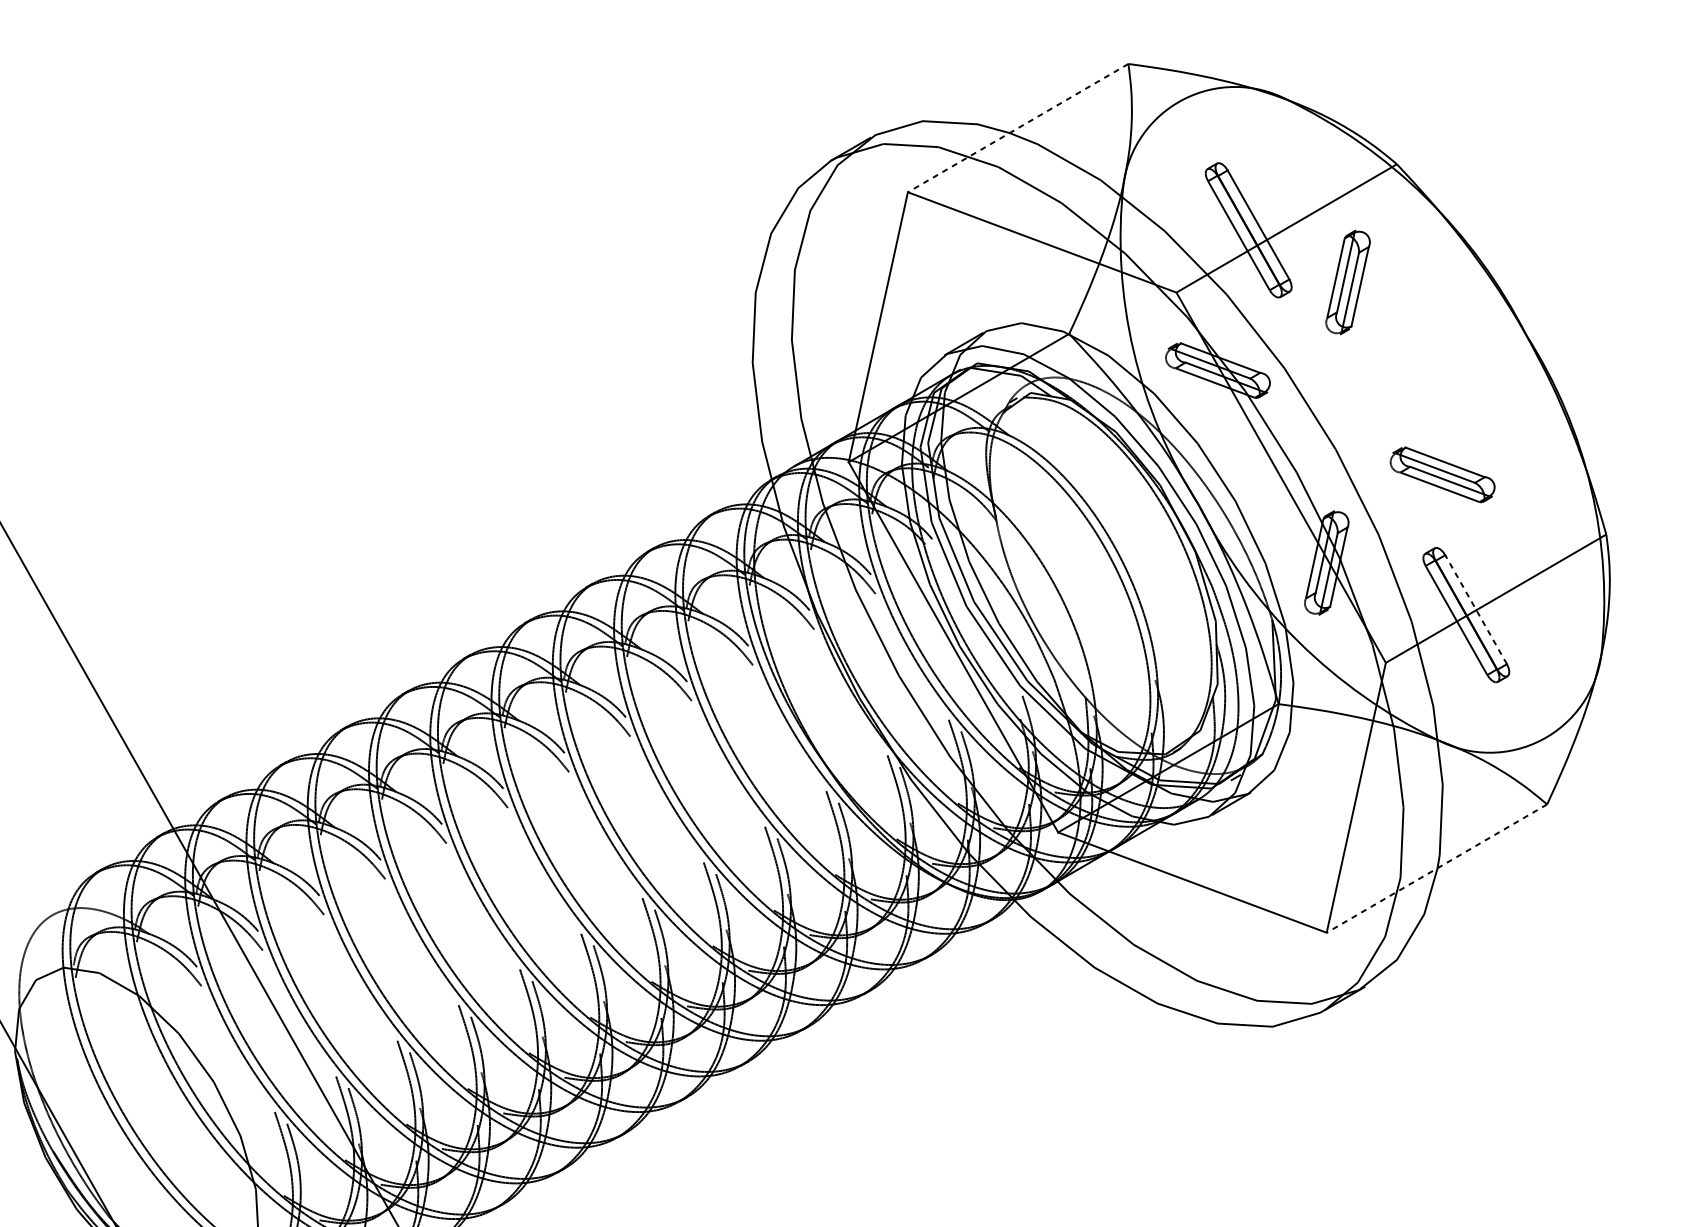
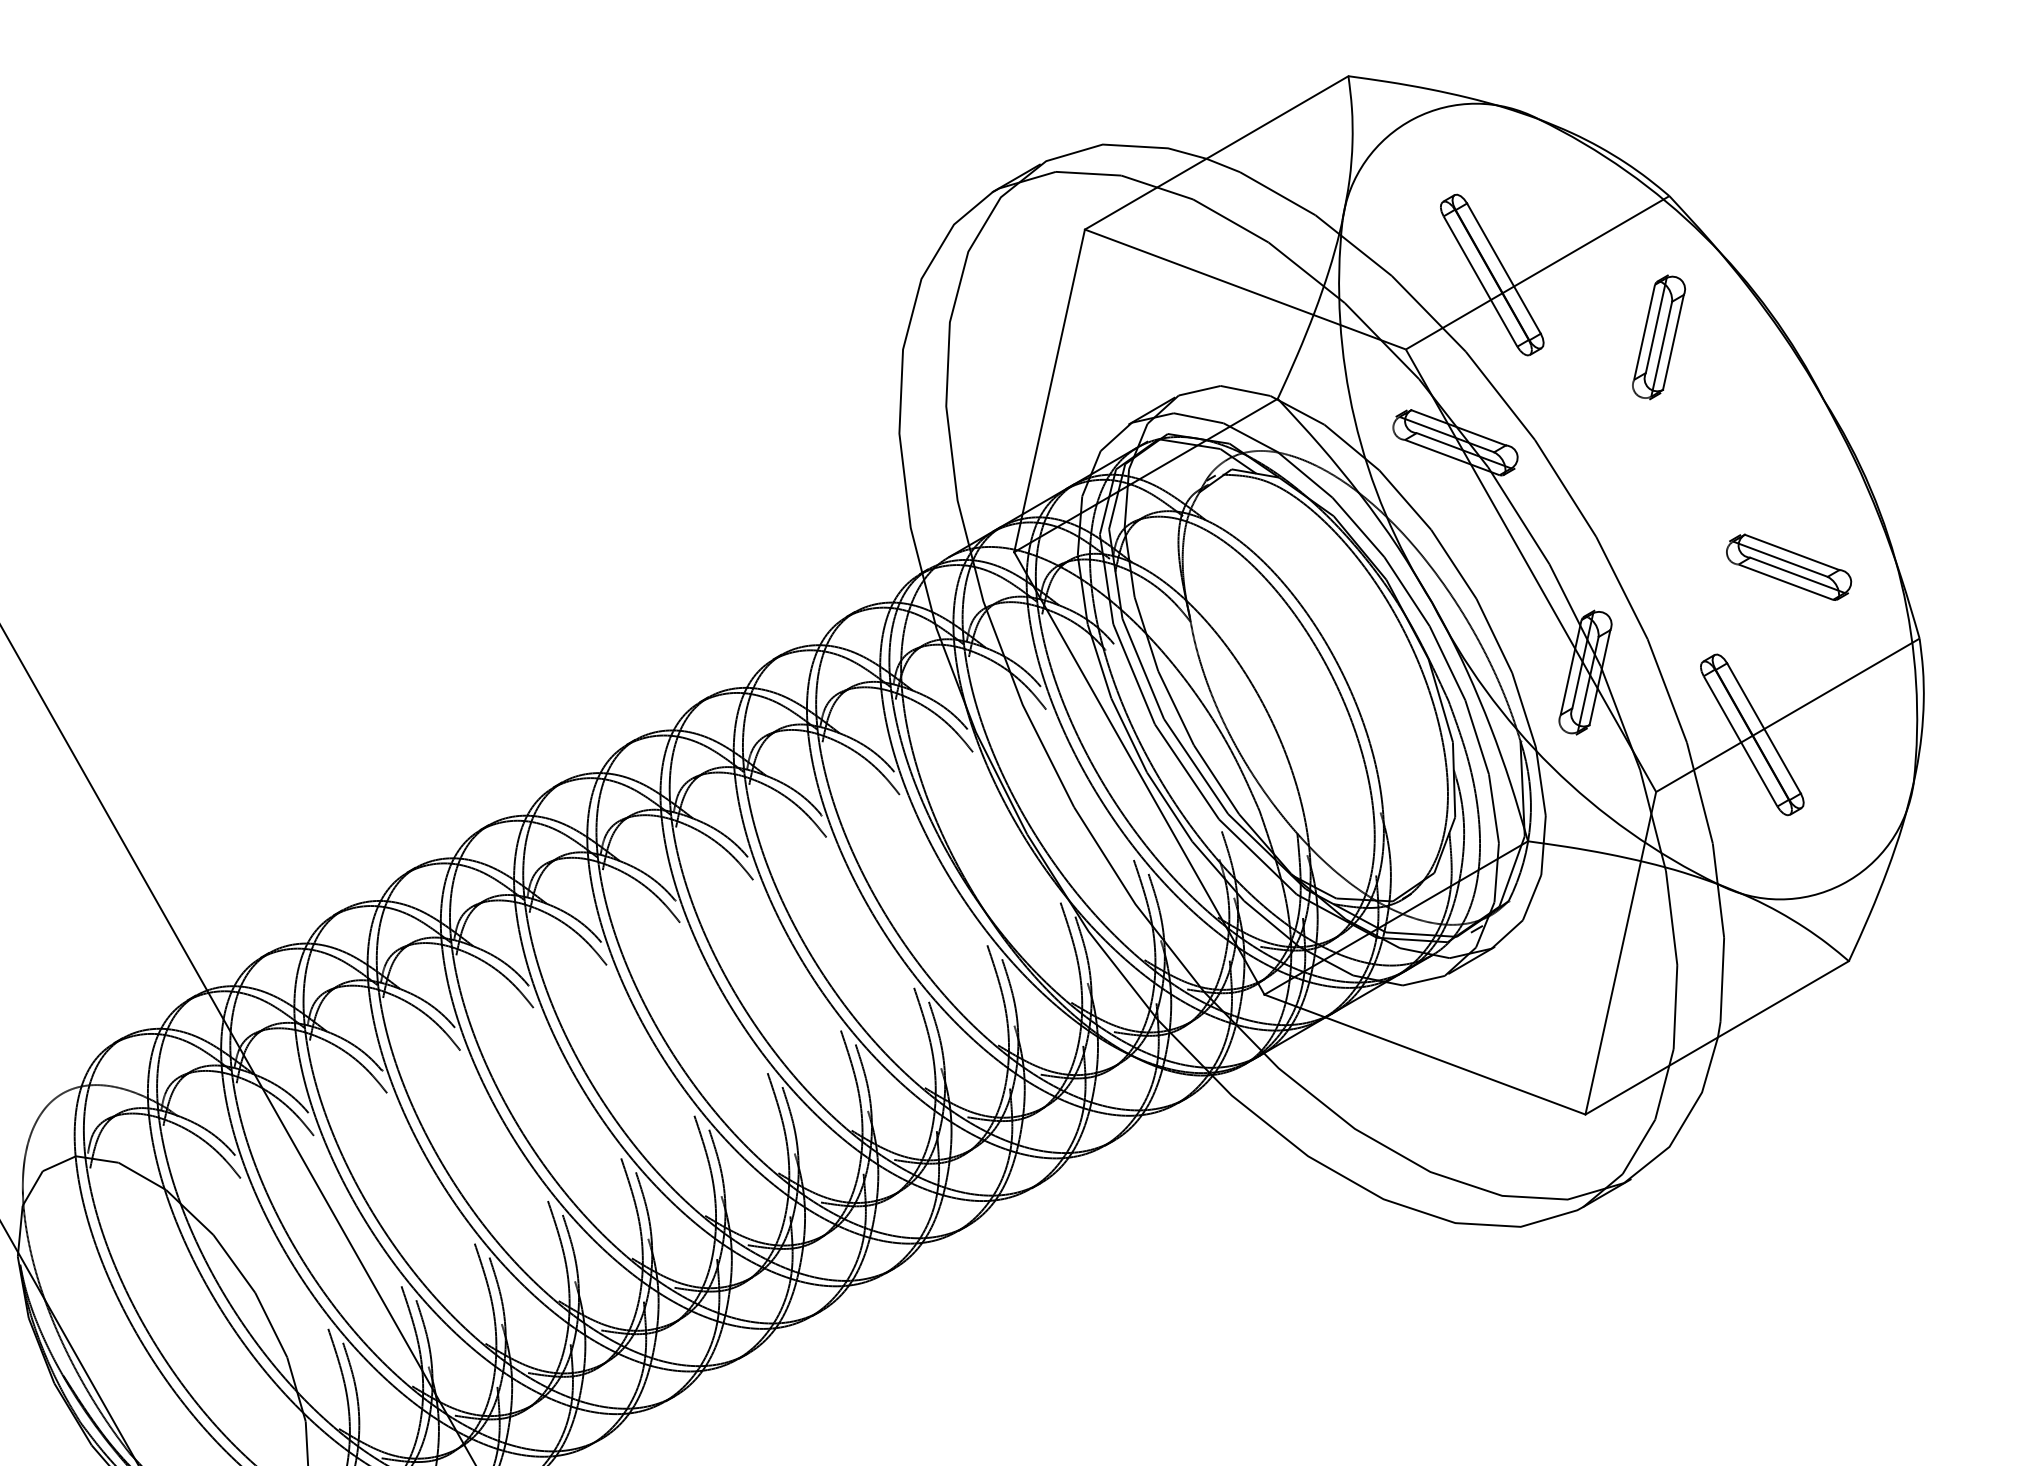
line: (1018, 128) -> (1216, 153), dashed -> solid
part: (1347, 282) -> (1658, 337), moved
part: (1443, 474) -> (1789, 566), moved
line: (1476, 609) -> (1764, 728), dashed -> solid
line: (1436, 869) -> (1716, 1038), dashed -> solid

